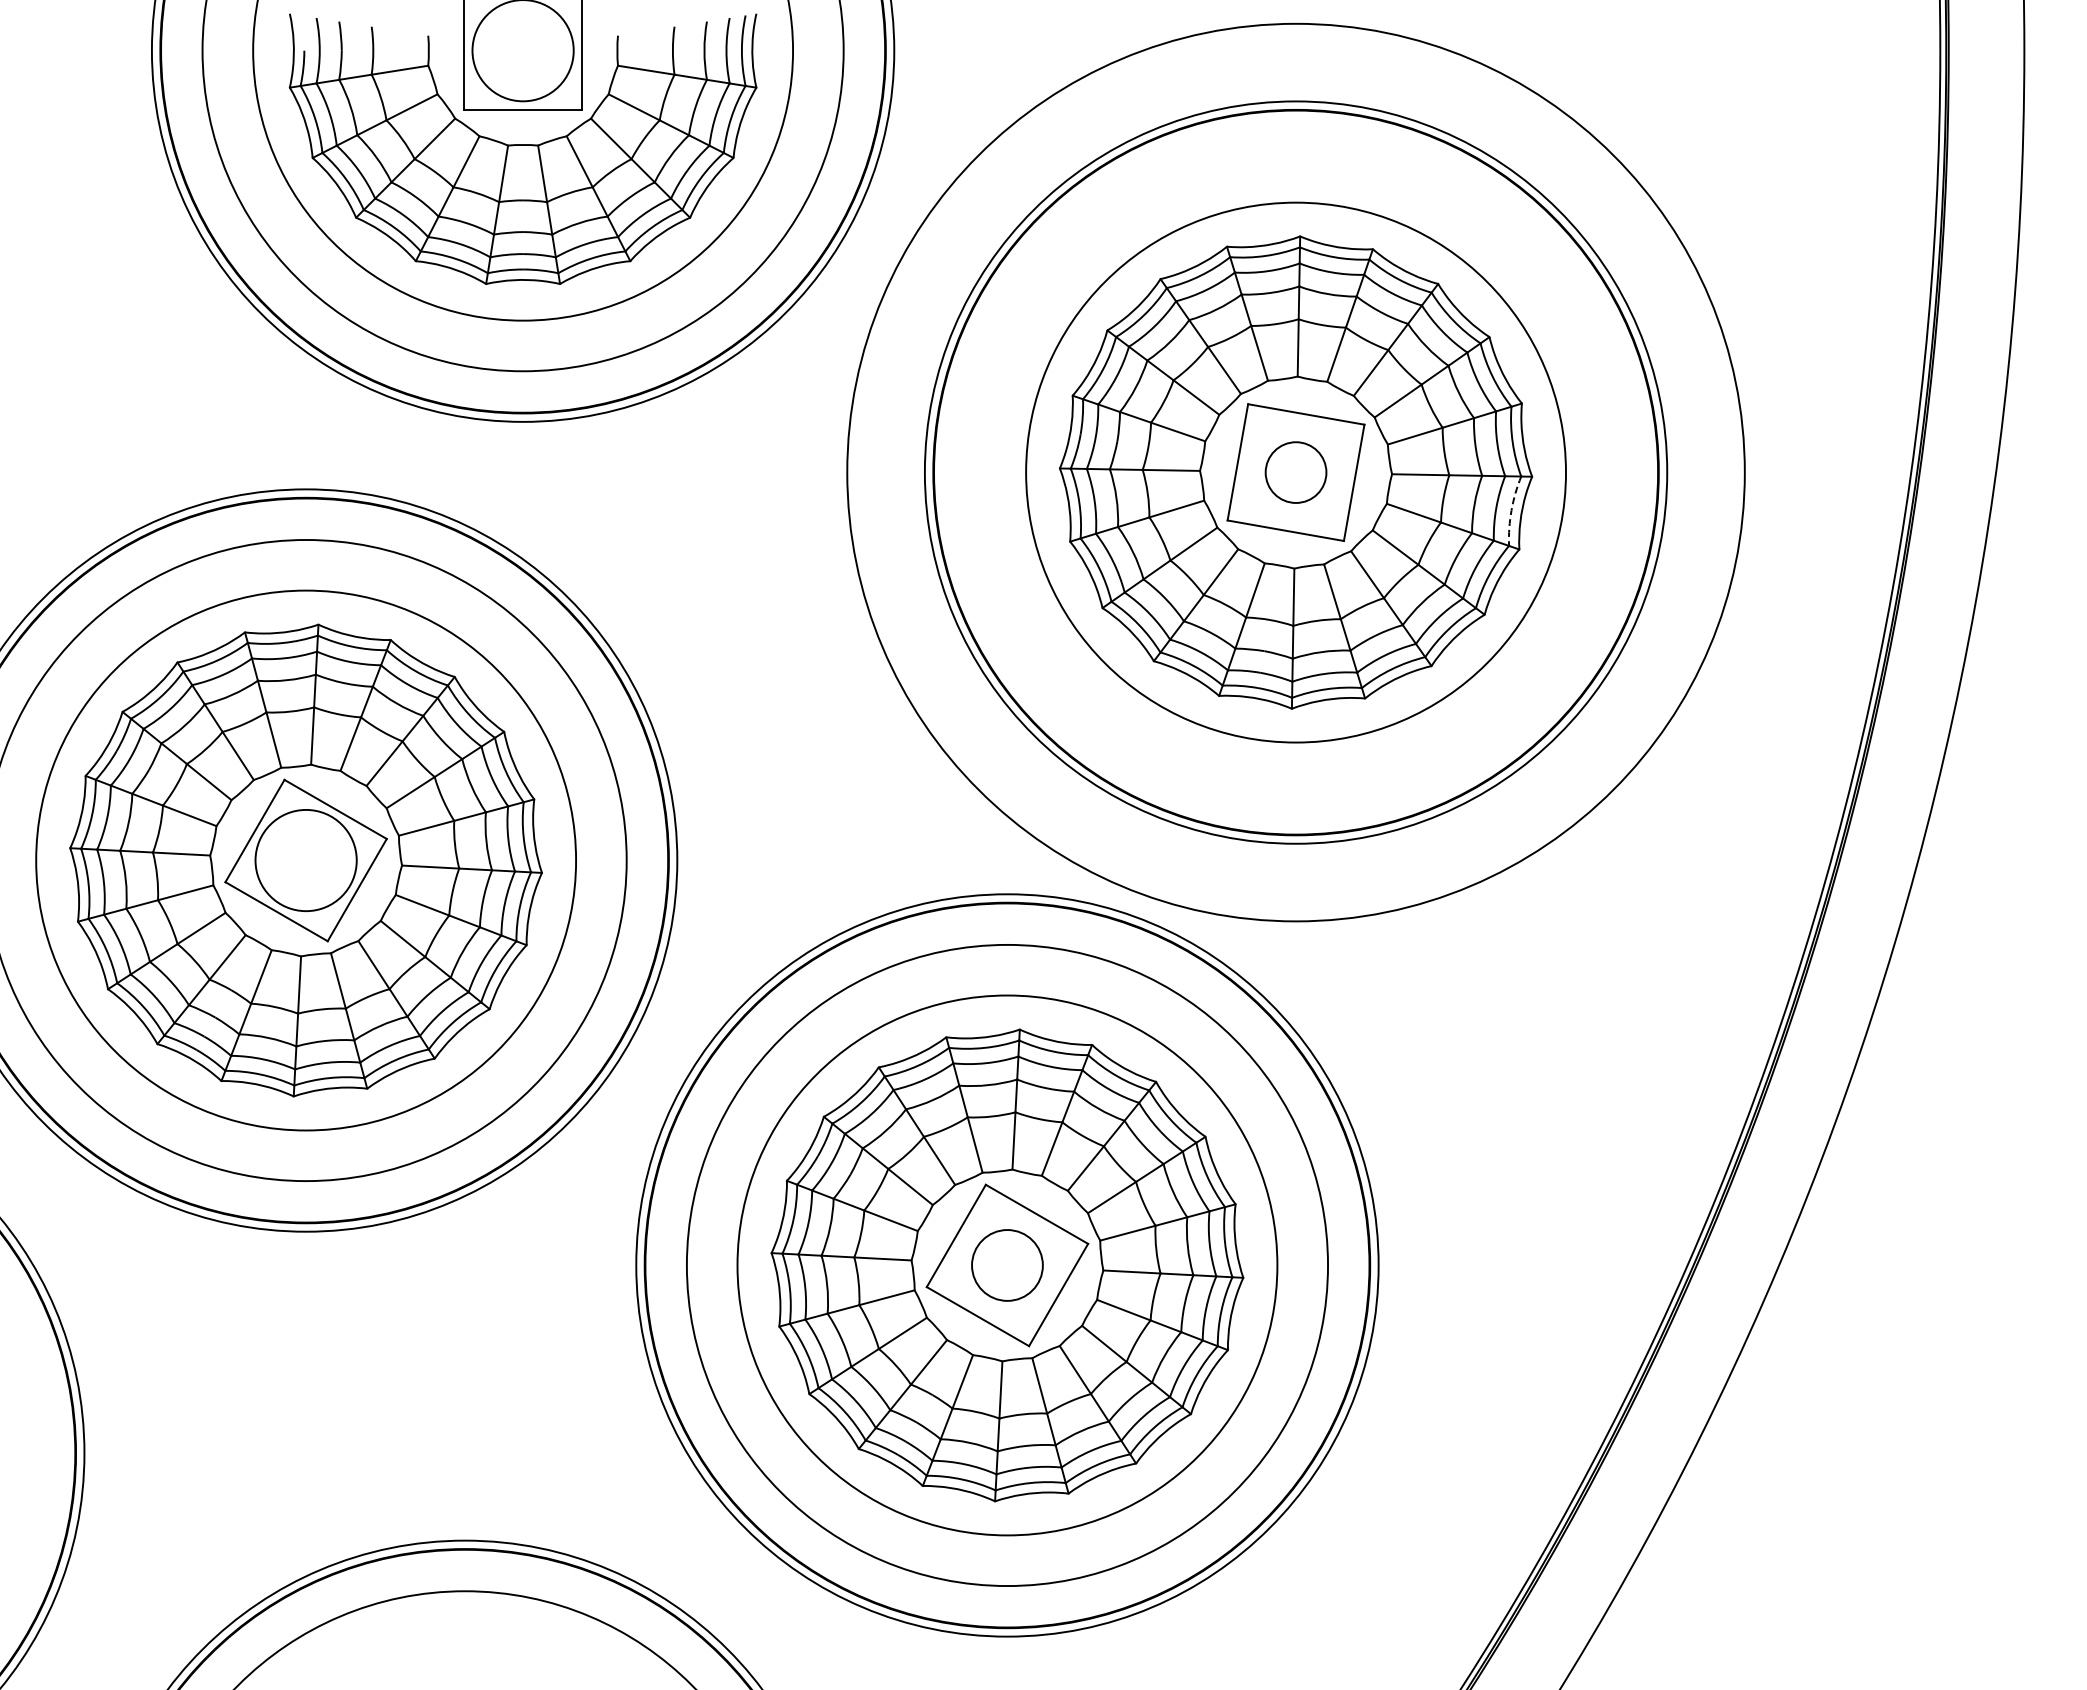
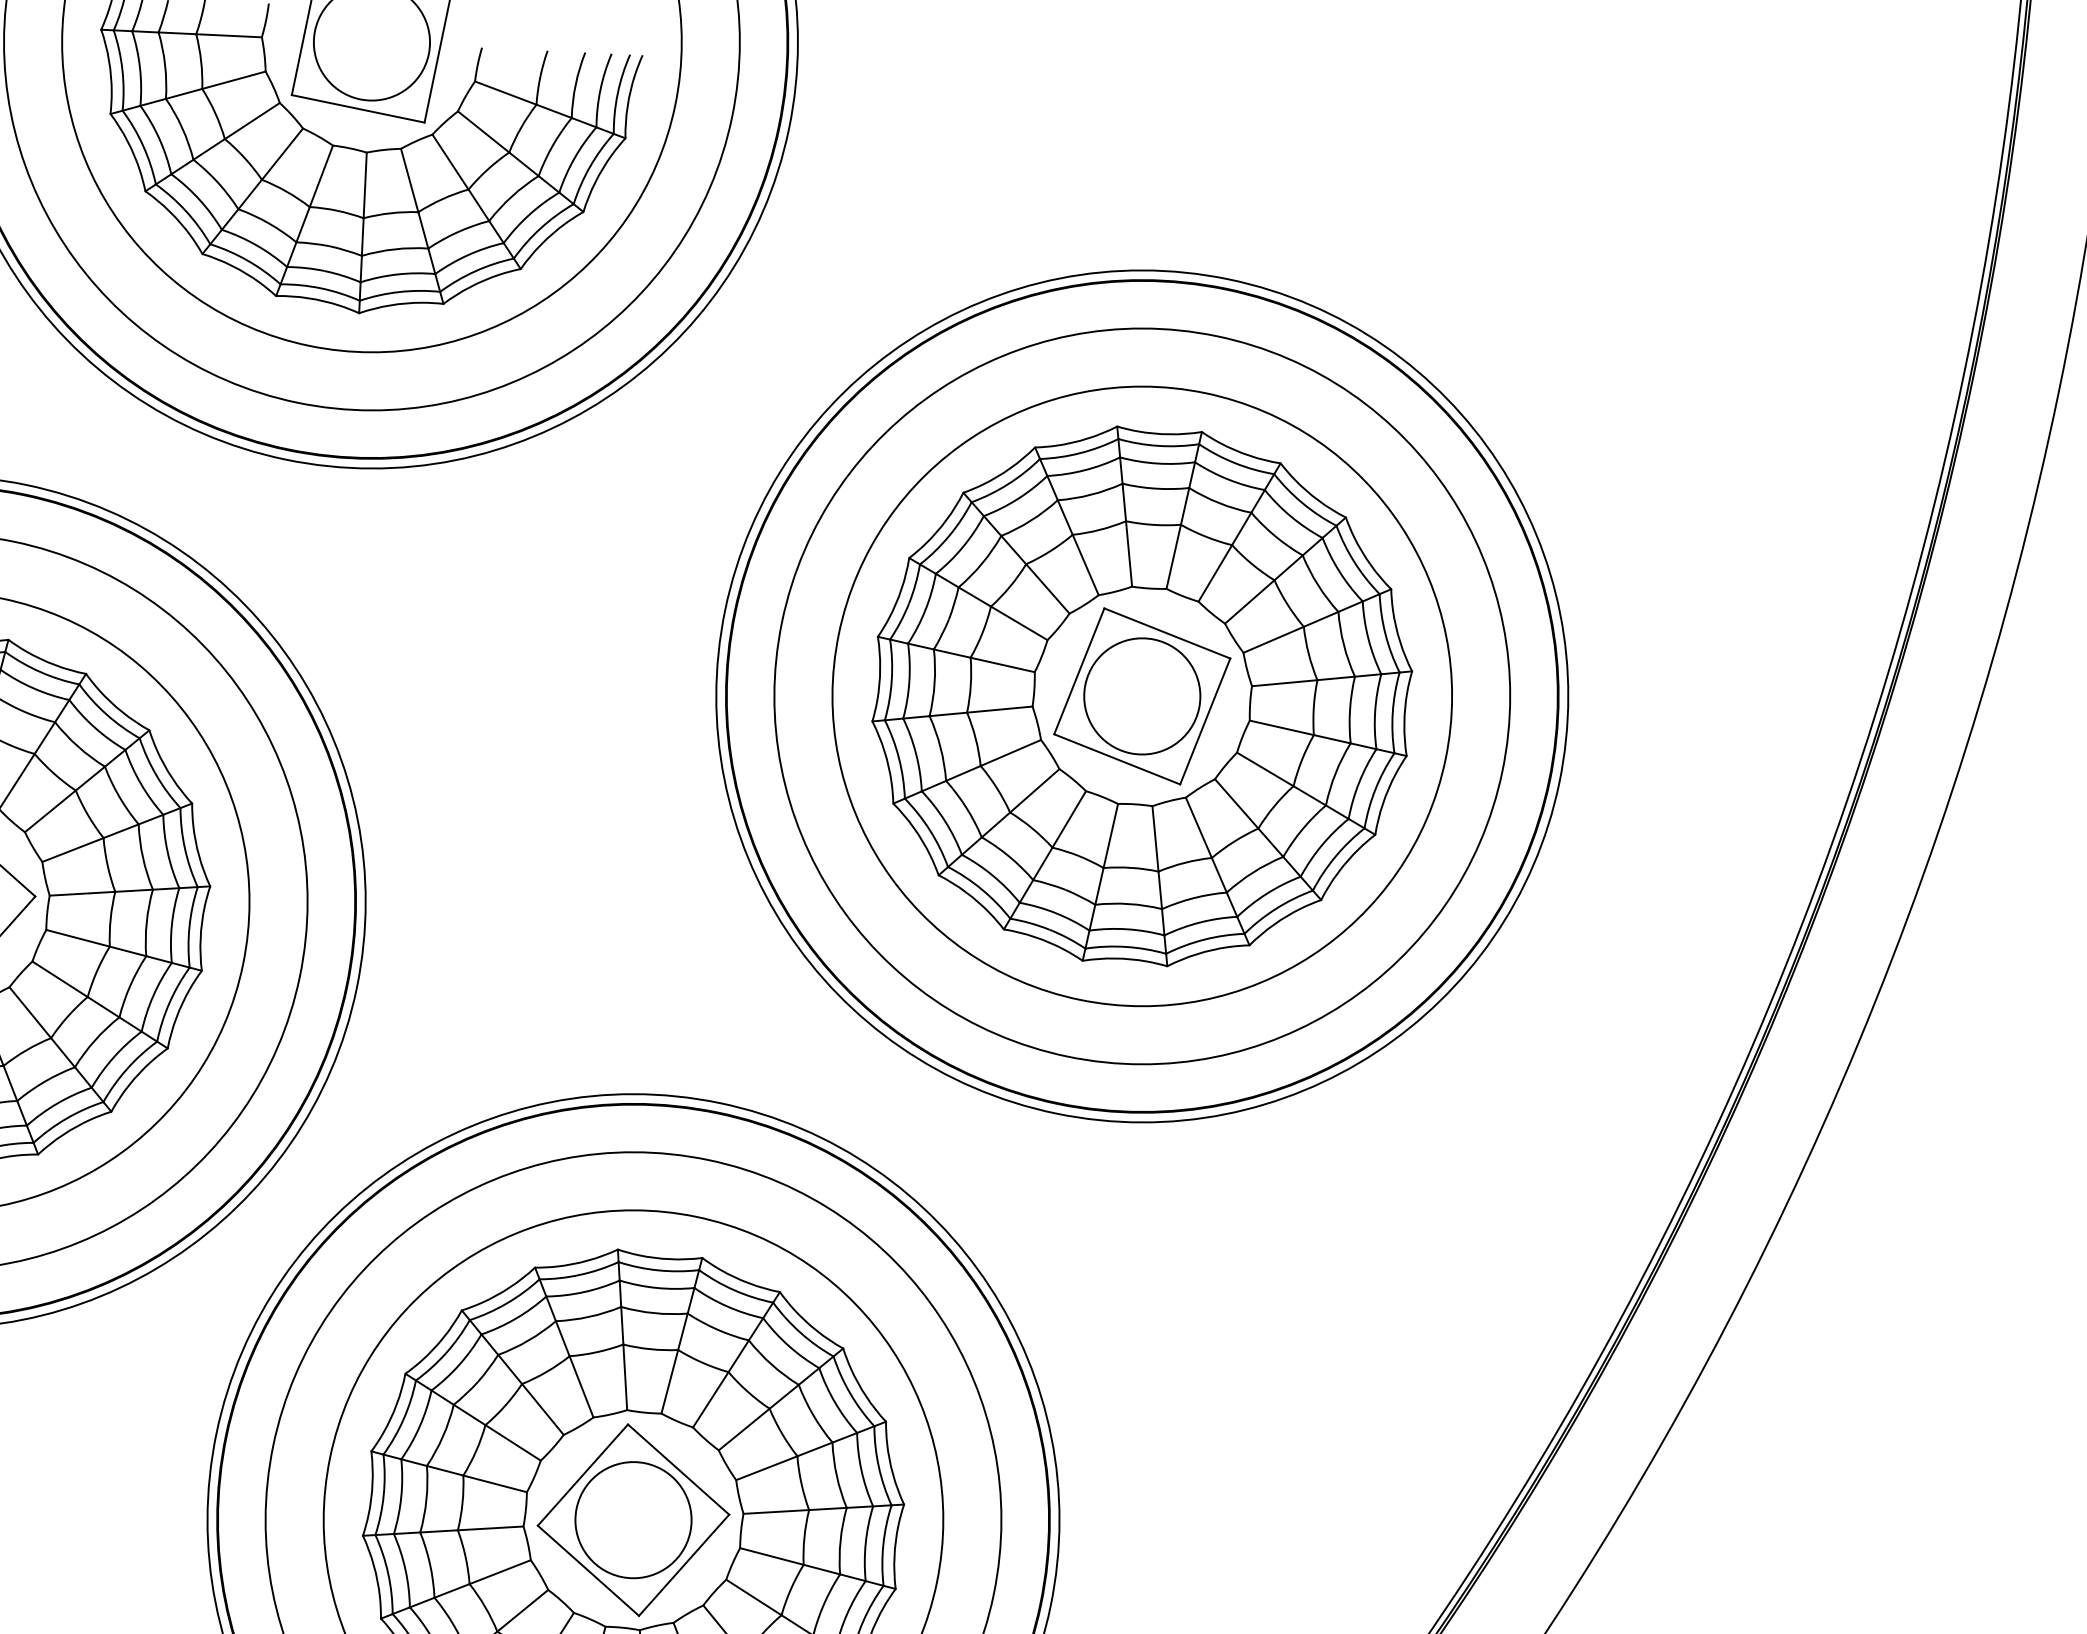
circle: (1295, 472) -> (1141, 696), size x0.71
circle: (1295, 472) -> (1141, 696), size x1.67
arc: (1511, 510) -> (1375, 789), dashed -> solid
circle: (1007, 1265) -> (633, 1520), size x1.43

